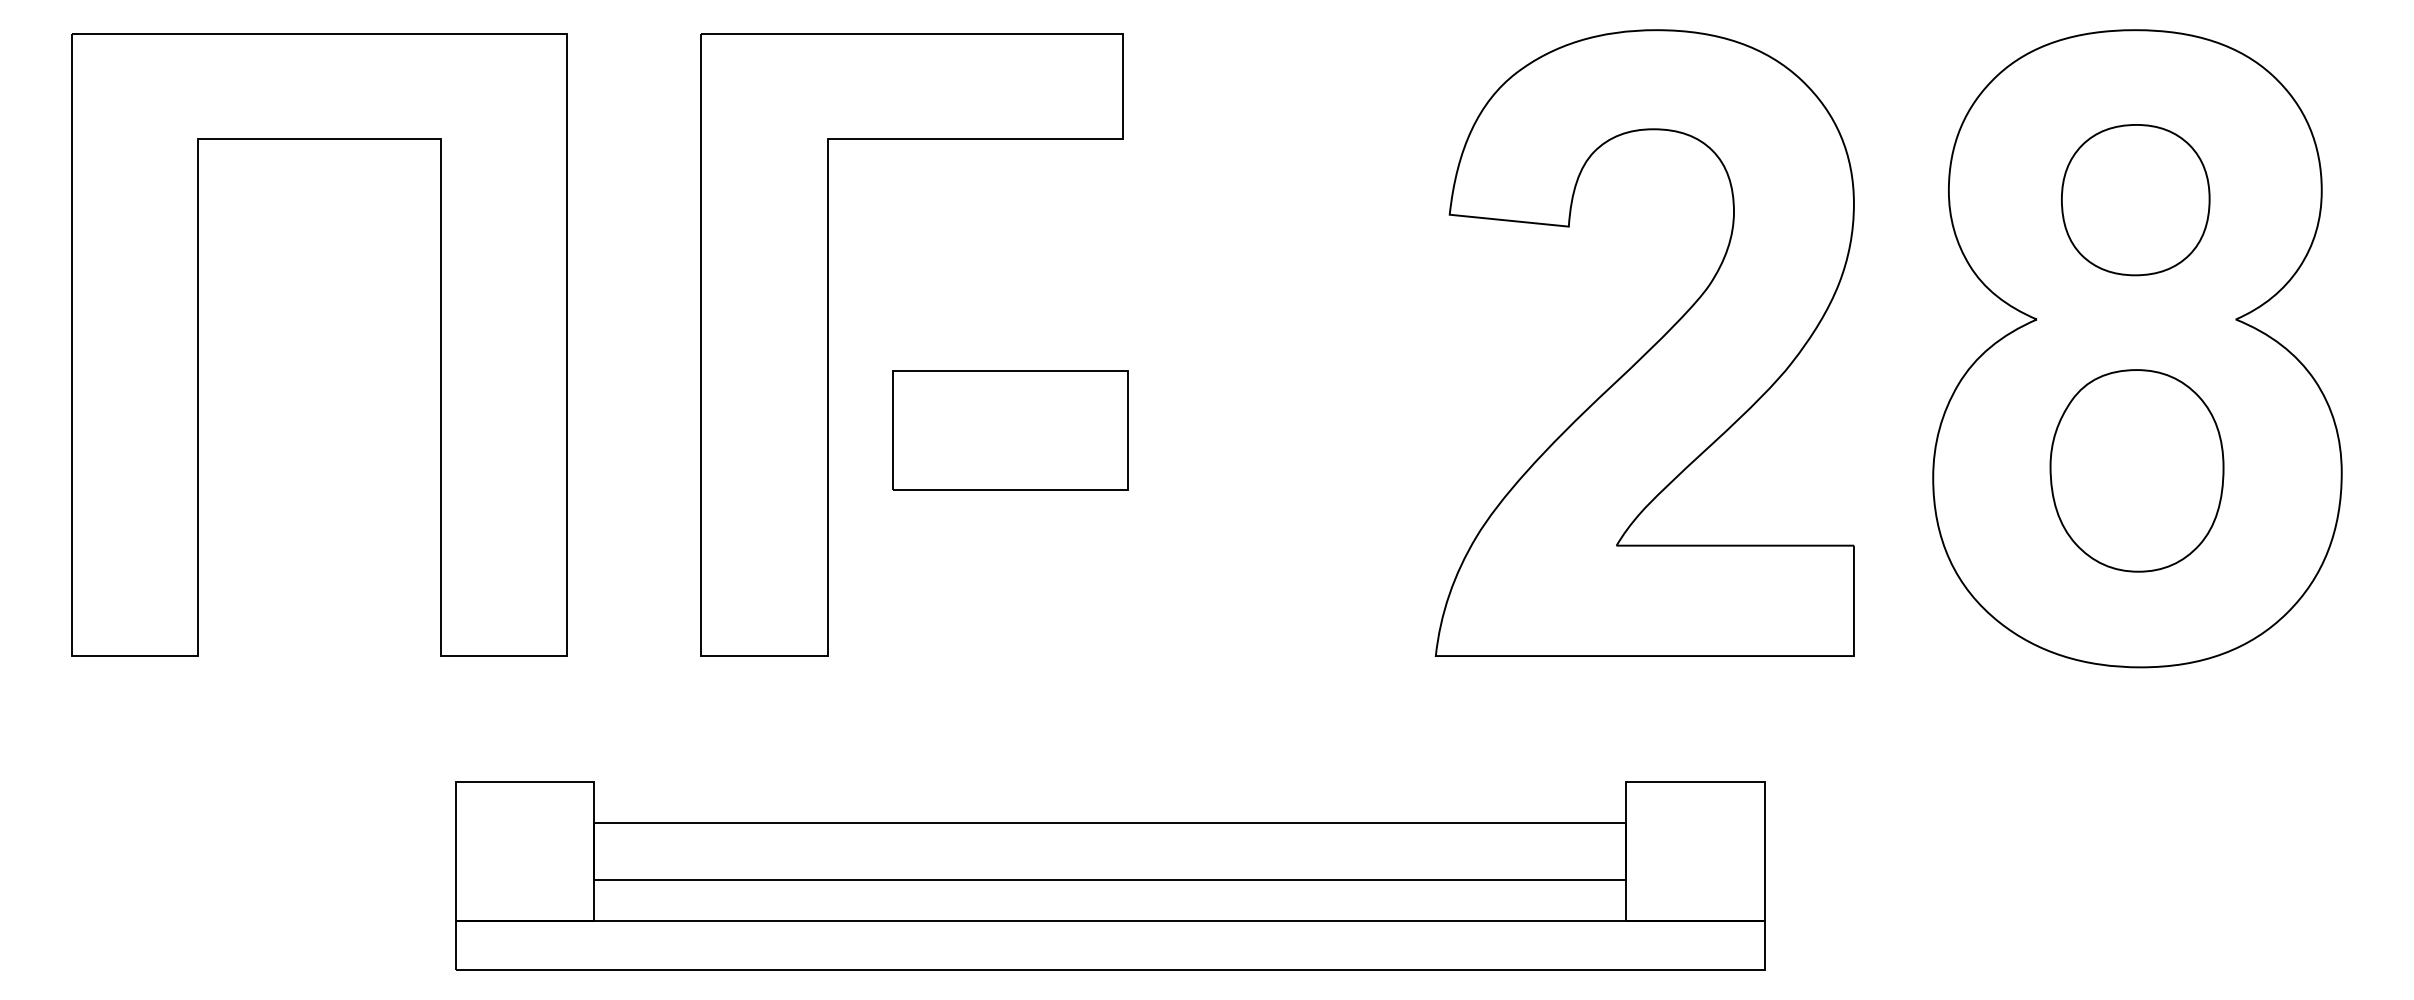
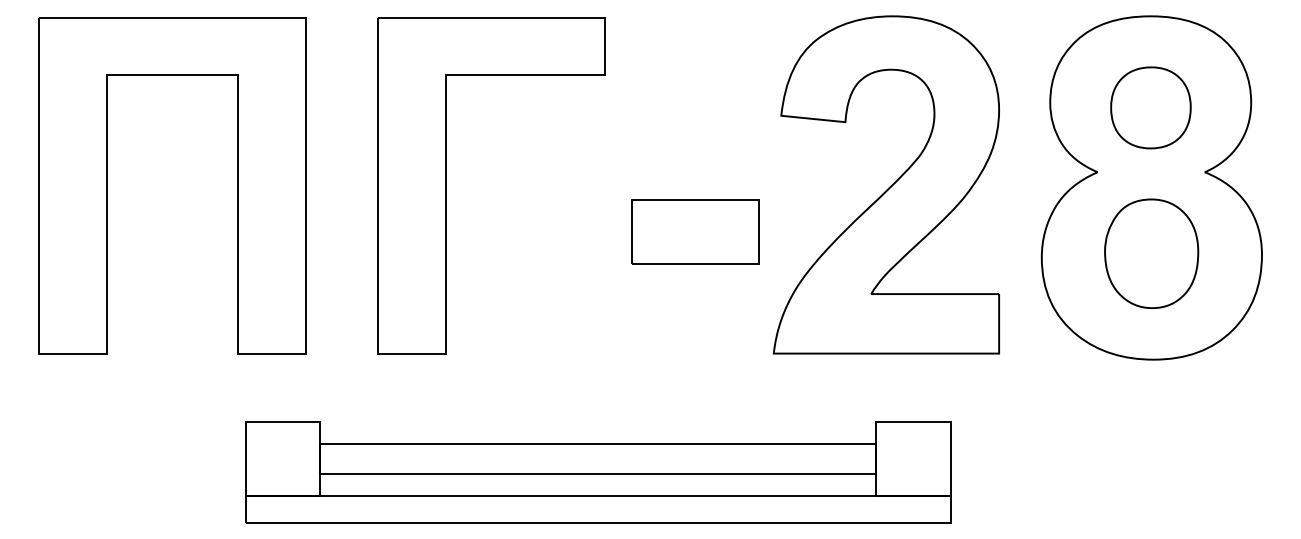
part: (1010, 429) -> (695, 231), moved

